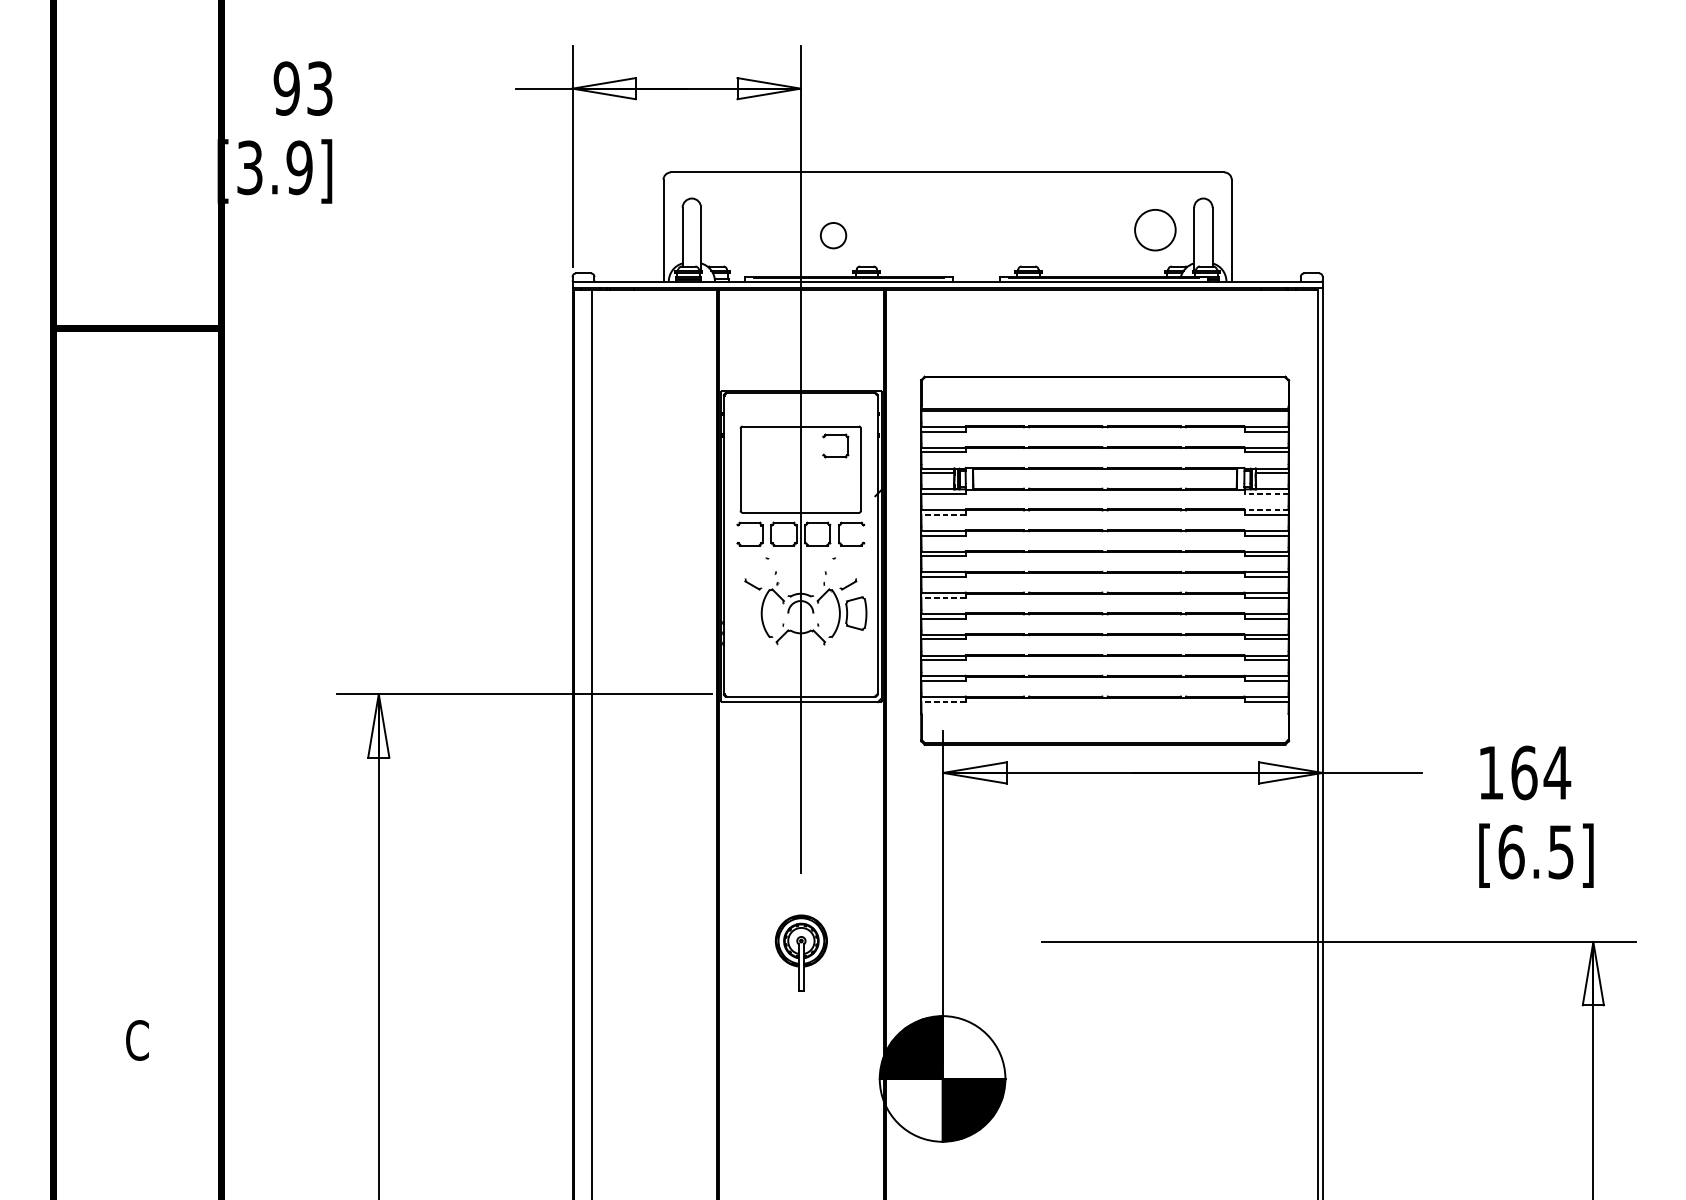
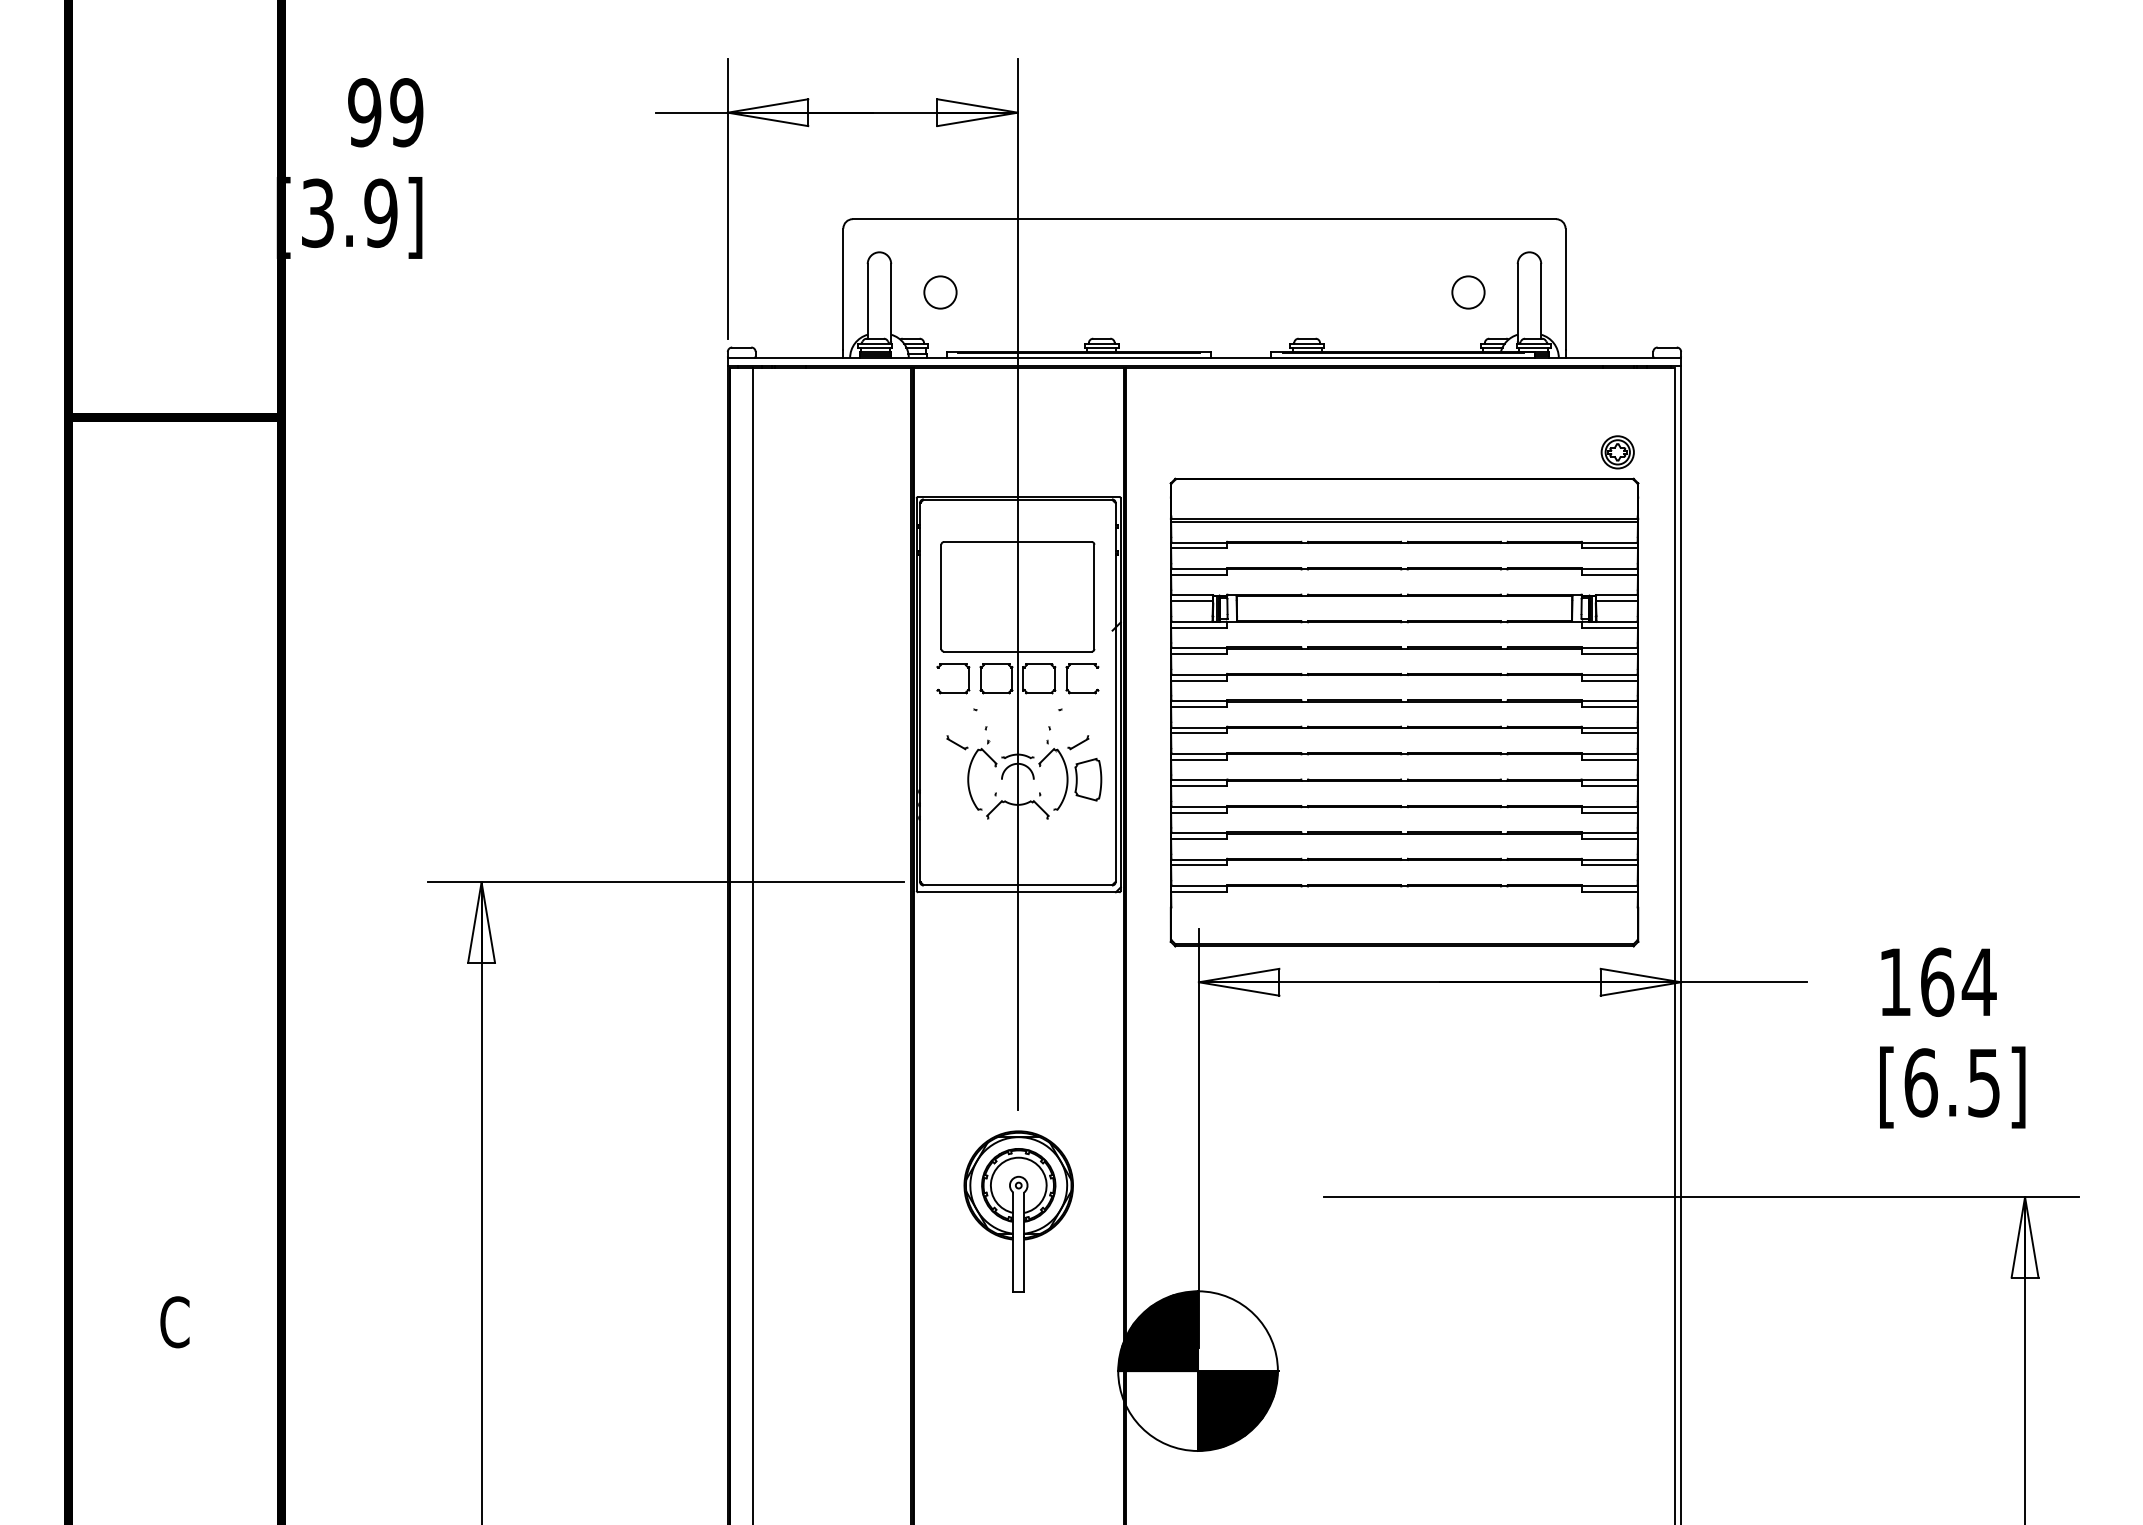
text: (319, 88) -> (406, 112), 93 -> 99
circle: (1155, 230) -> (1468, 292), size x0.62
circle: (833, 235) -> (940, 292), moved
part: (1272, 356) -> (1617, 452), added
part: (835, 434) -> (1062, 552), removed
line: (1266, 493) -> (1609, 627), dashed -> solid
line: (1266, 510) -> (1609, 648), dashed -> solid
line: (942, 515) -> (1198, 654), dashed -> solid
line: (942, 597) -> (1198, 759), dashed -> solid
line: (942, 701) -> (1198, 891), dashed -> solid
part: (801, 953) -> (1018, 1211), size x1.67

